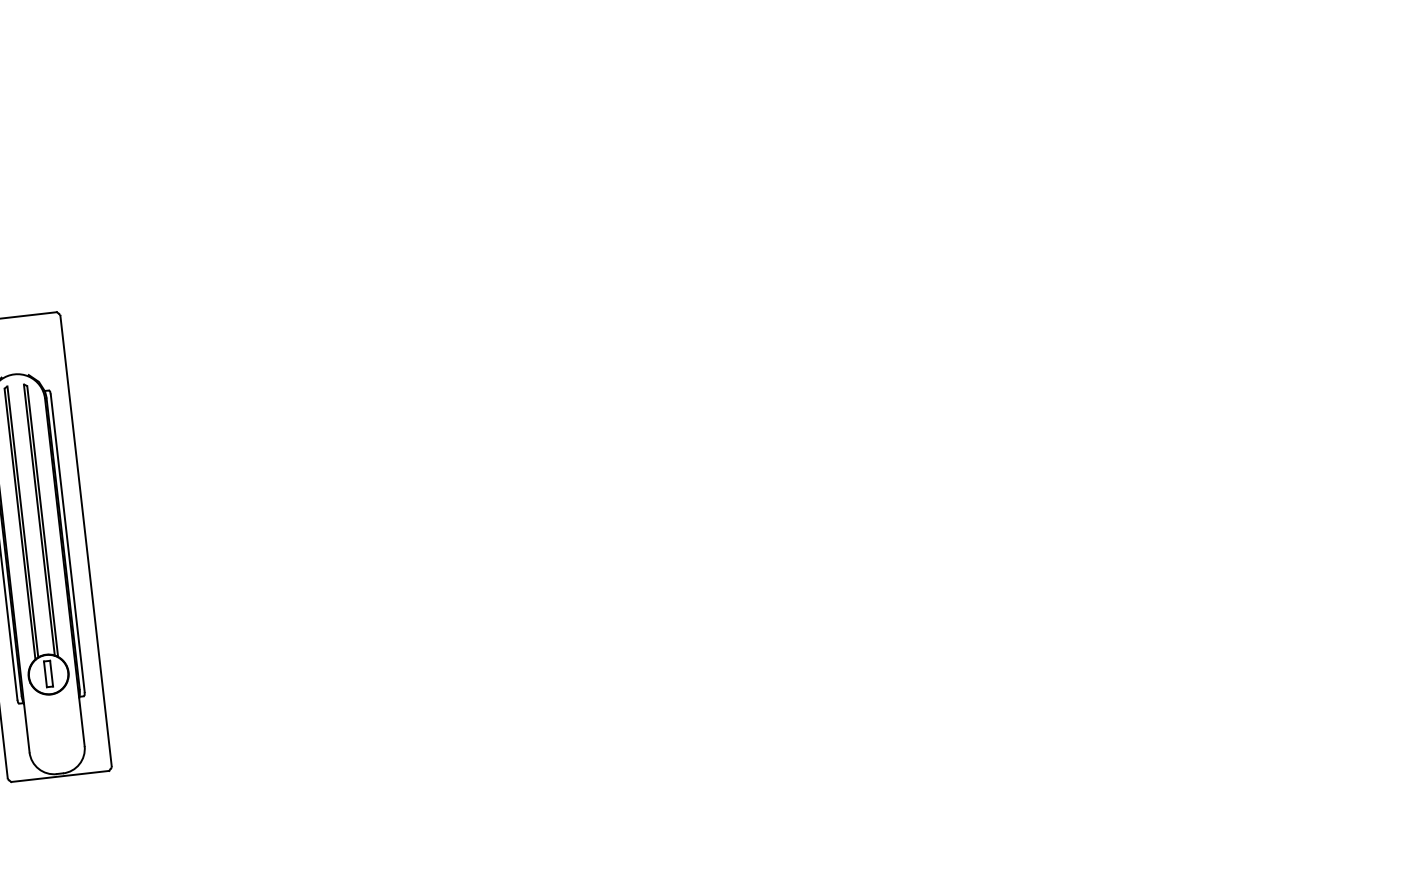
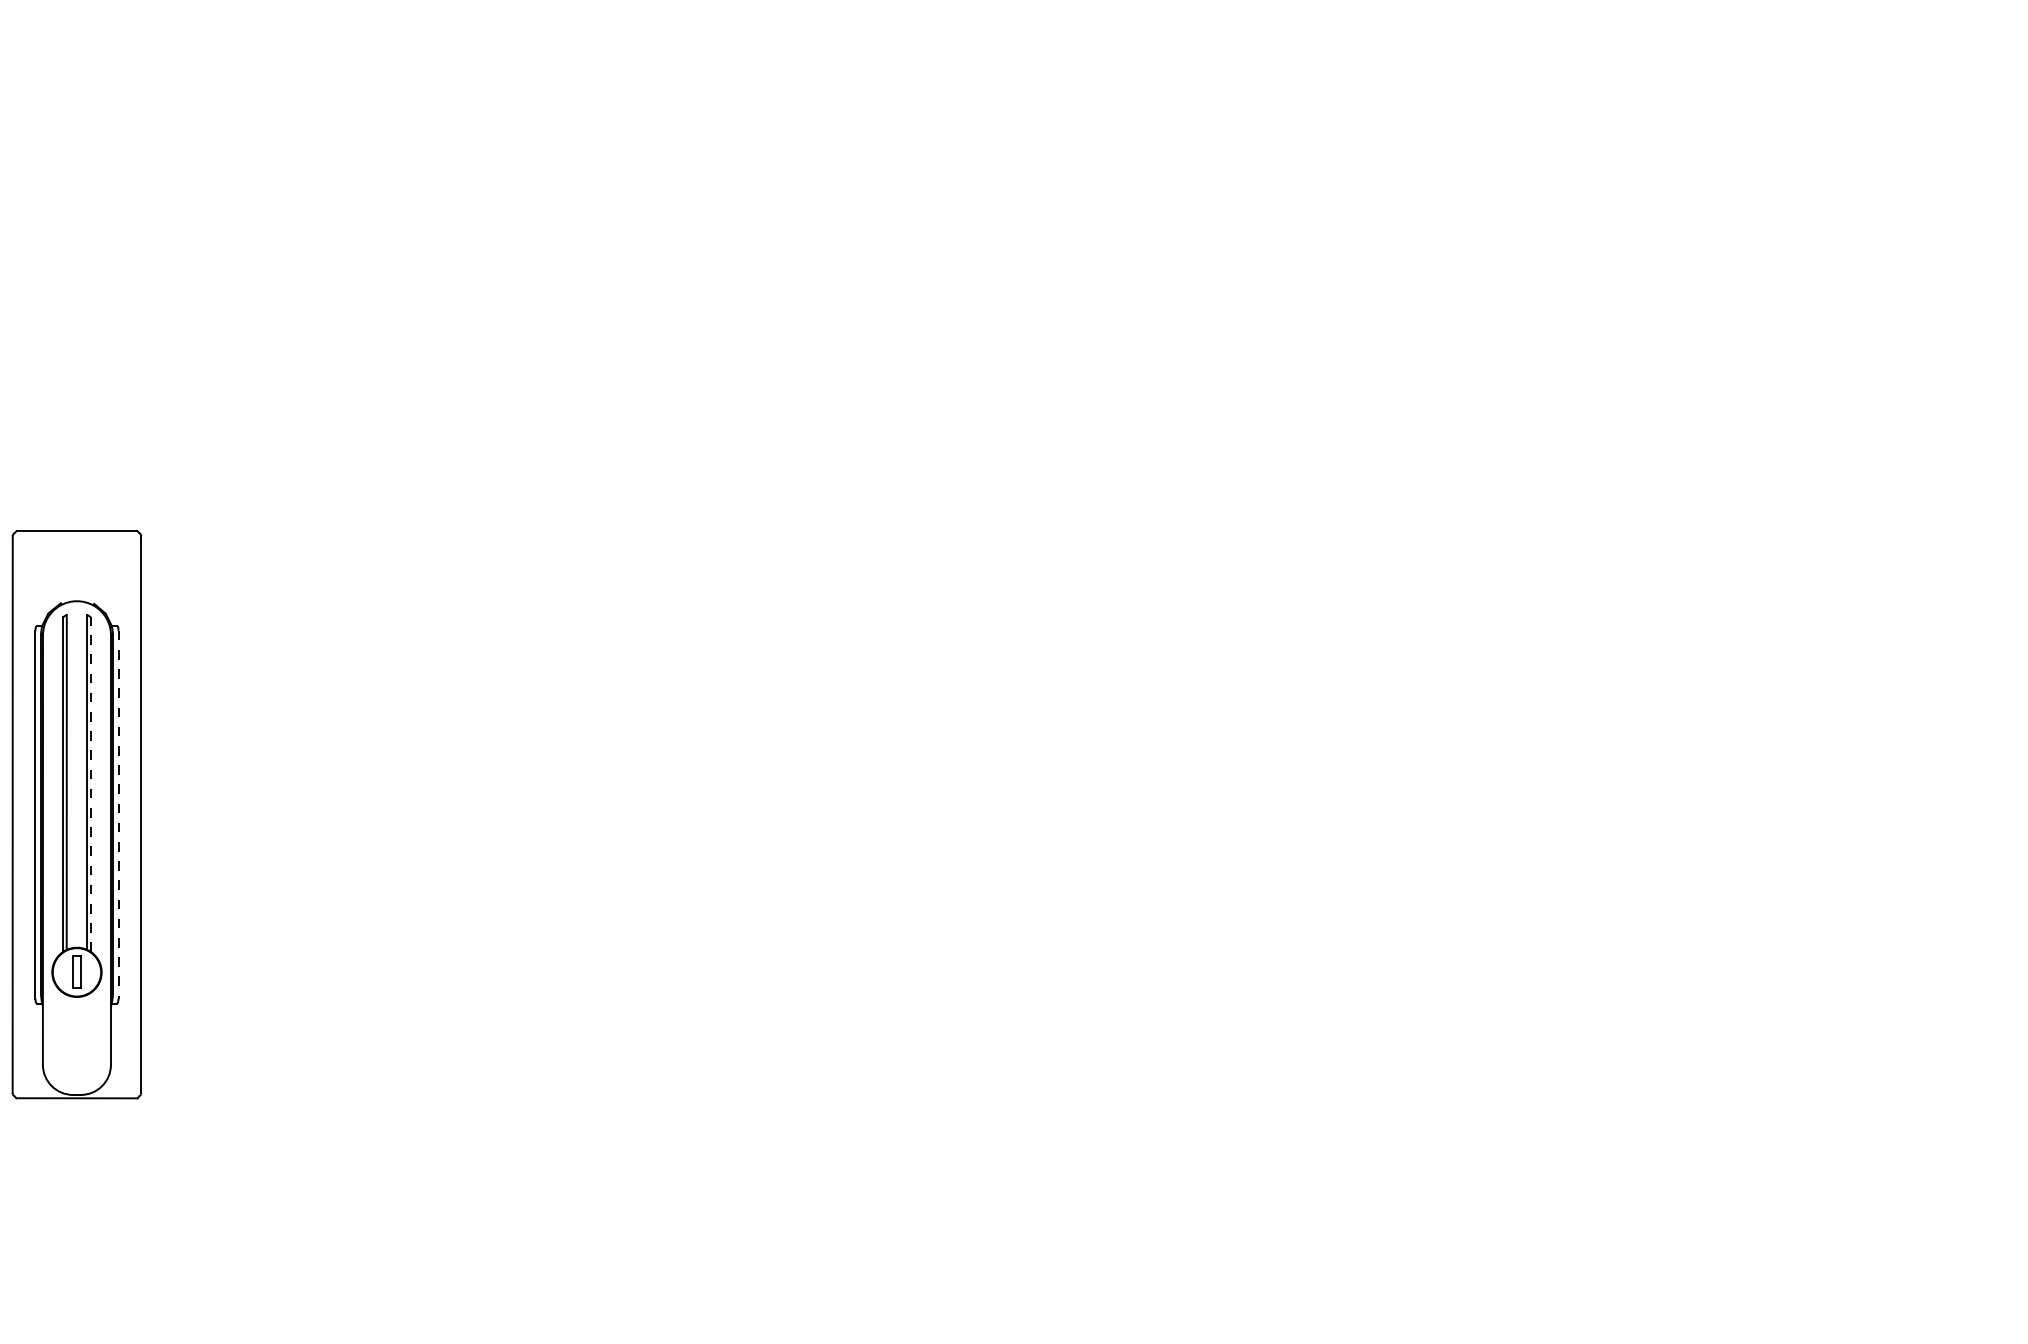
line: (43, 521) -> (91, 784), solid -> dashed
line: (67, 543) -> (118, 814), solid -> dashed

